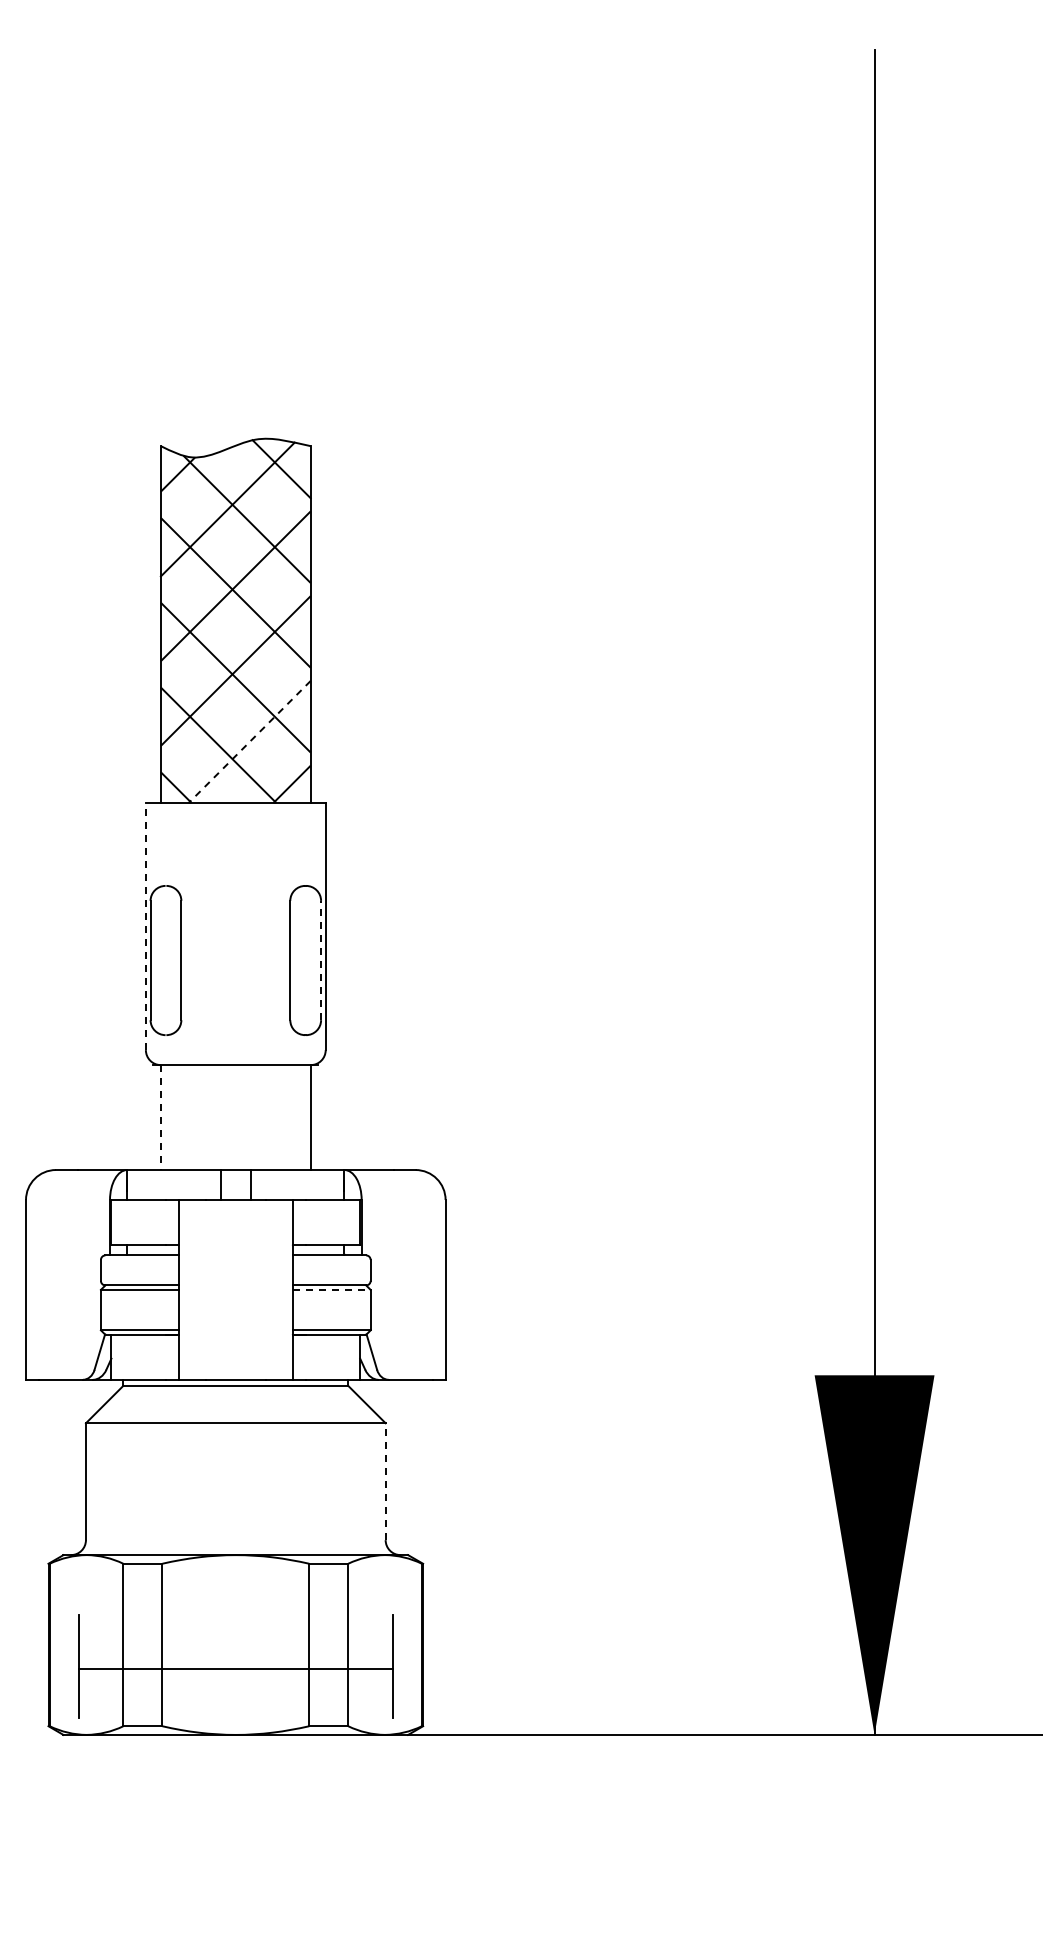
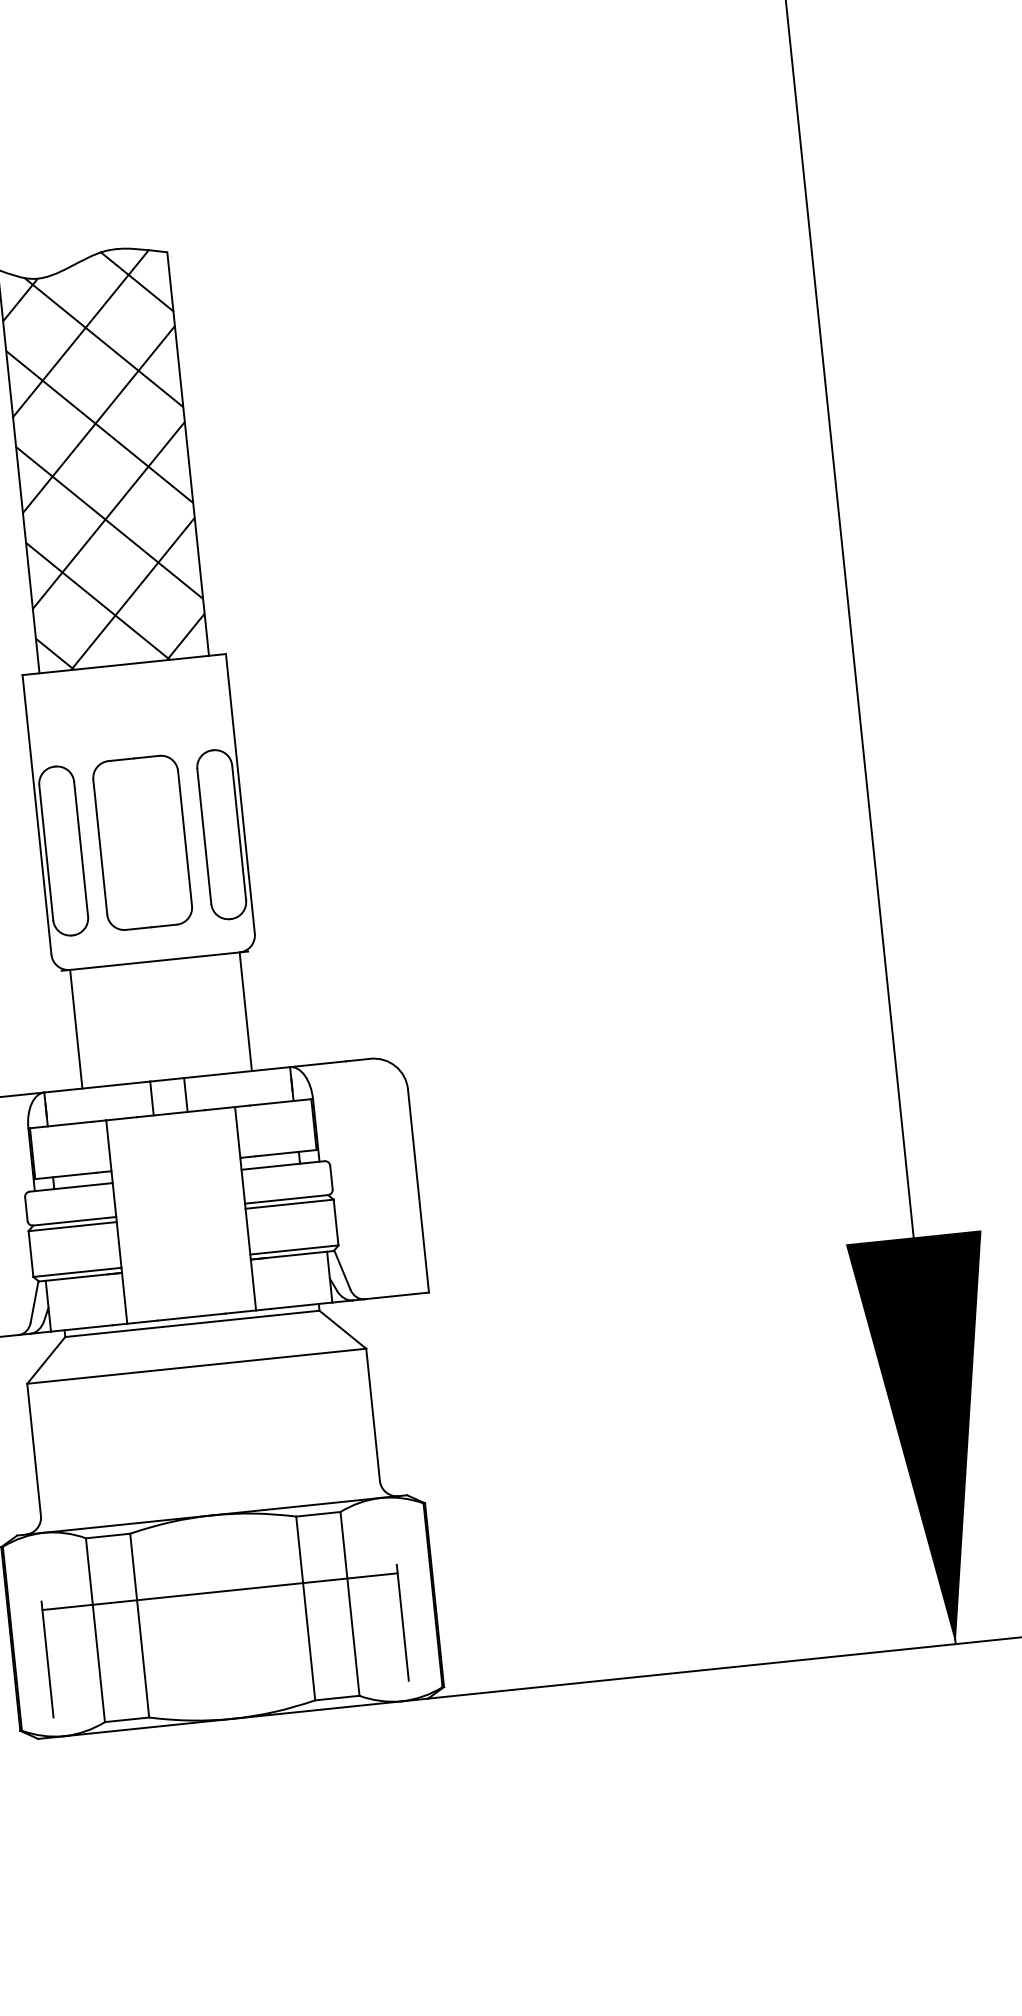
line: (249, 742) -> (132, 594), dashed -> solid
line: (145, 926) -> (36, 814), dashed -> solid
part: (235, 960) -> (142, 842), added
line: (321, 960) -> (239, 832), dashed -> solid
line: (160, 1118) -> (75, 1030), dashed -> solid
line: (331, 1289) -> (289, 1203), dashed -> solid
line: (385, 1481) -> (372, 1414), dashed -> solid
line: (235, 1668) -> (219, 1591), moved

